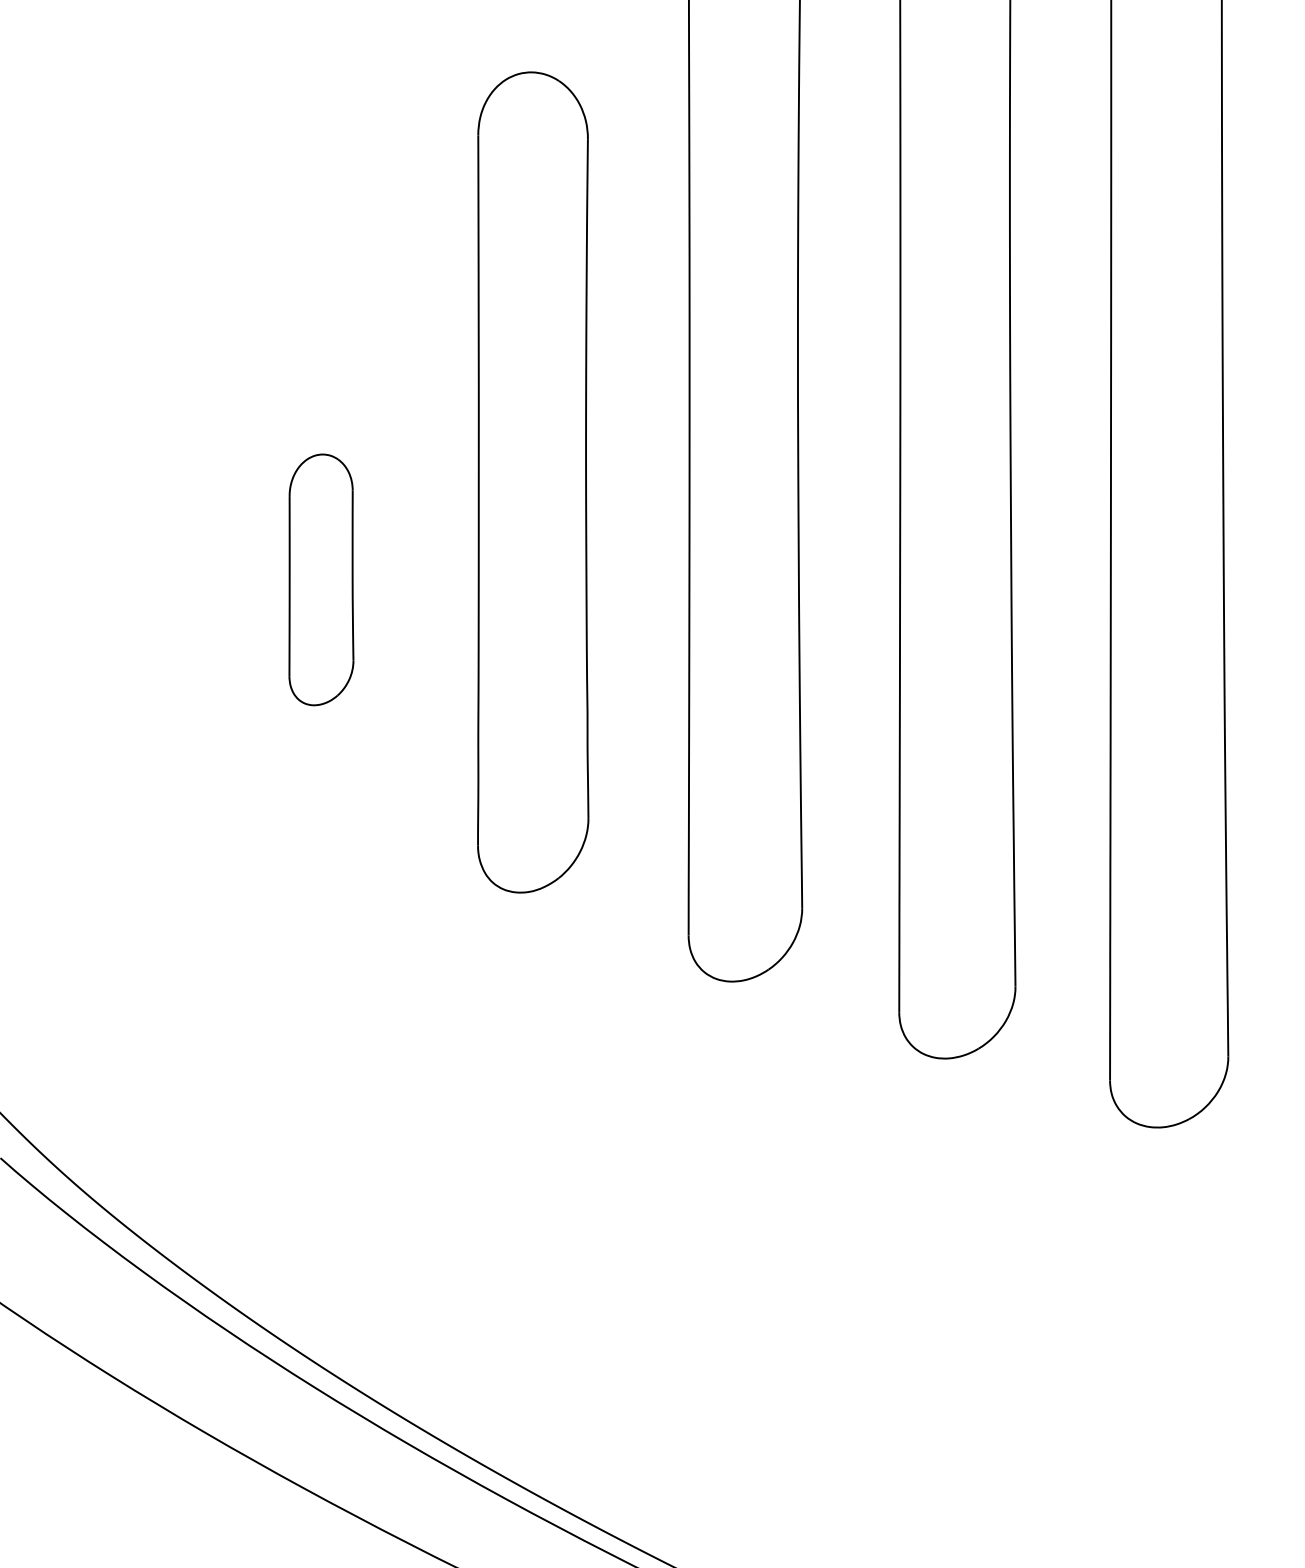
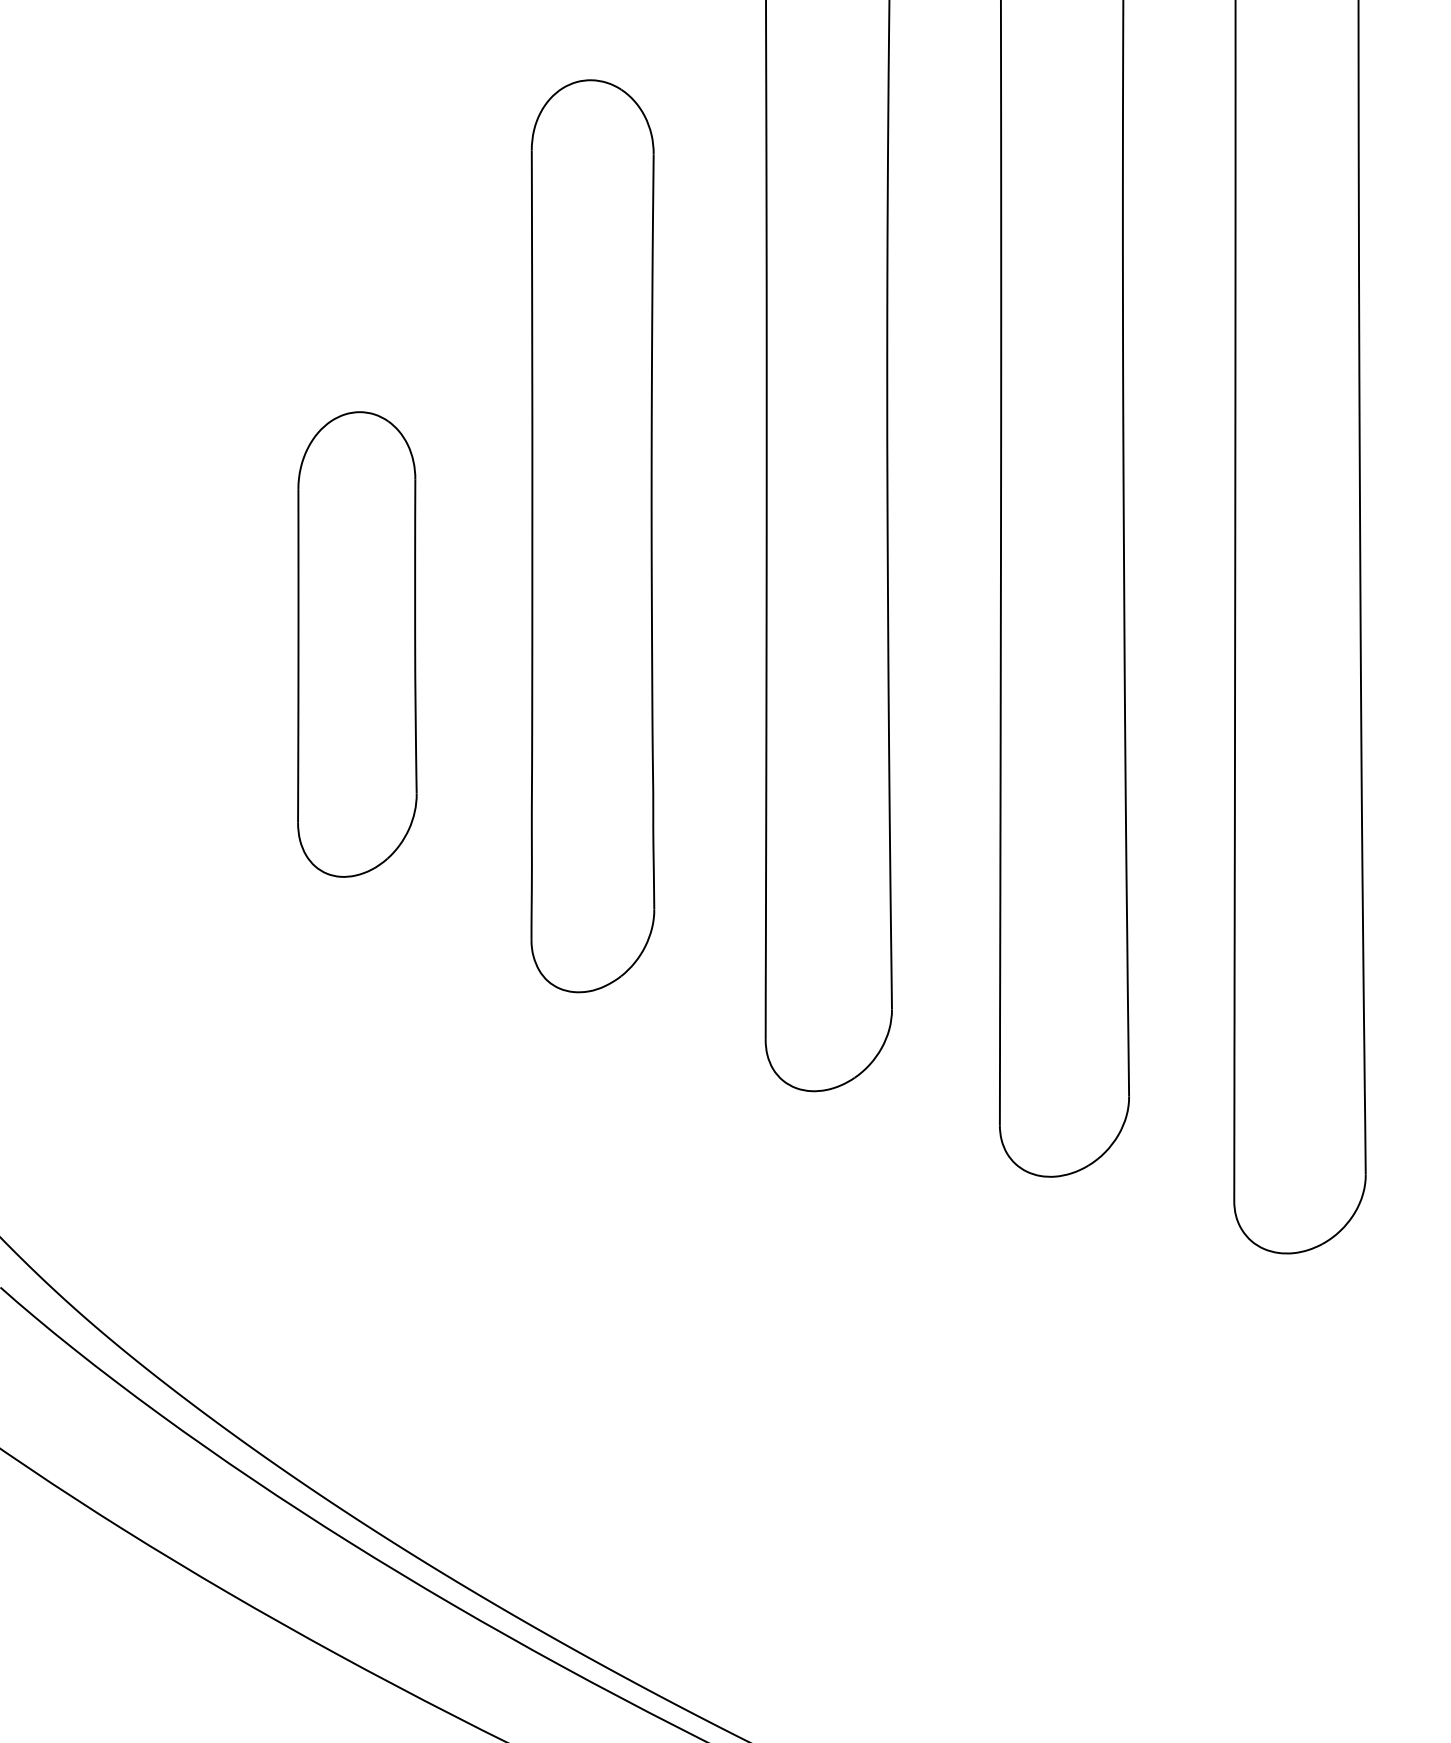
part: (321, 579) -> (357, 644), size x1.67

